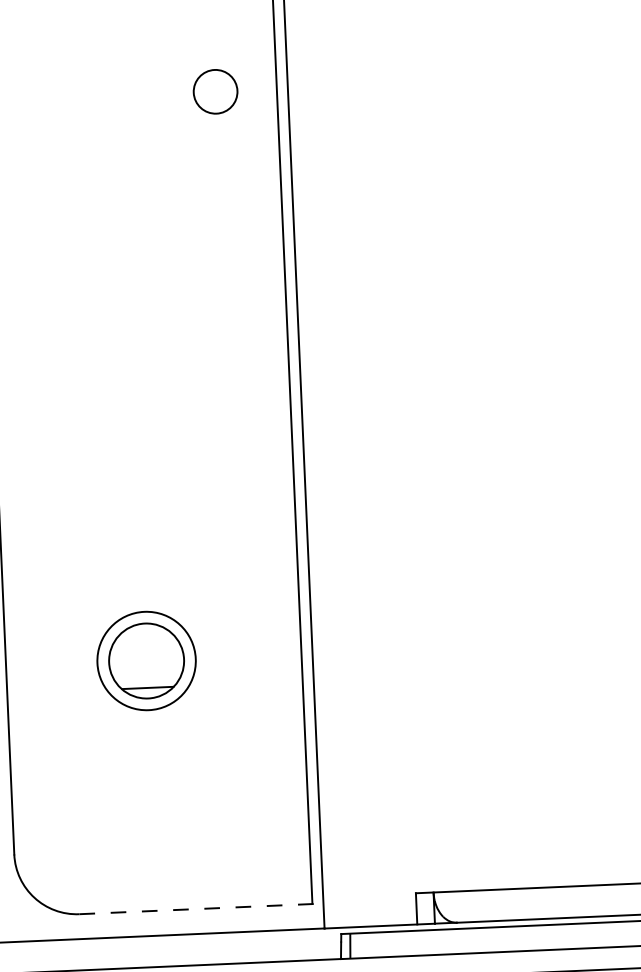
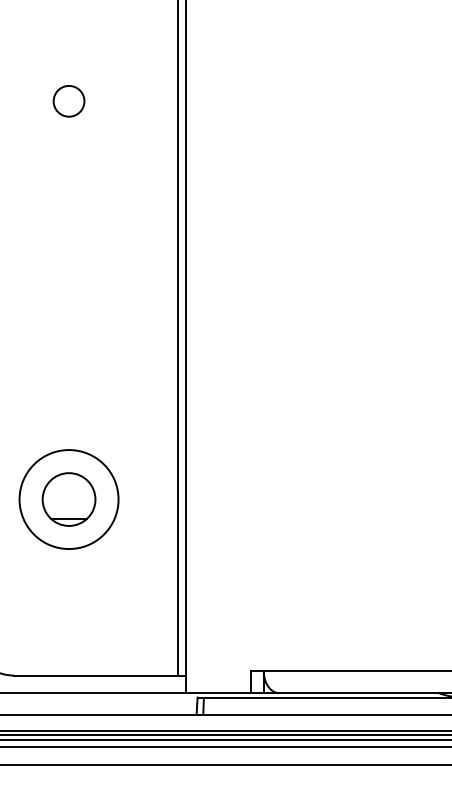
circle: (214, 92) -> (68, 101), moved
circle: (145, 660) -> (68, 499), size x1.43
line: (202, 908) -> (100, 675), dashed -> solid

